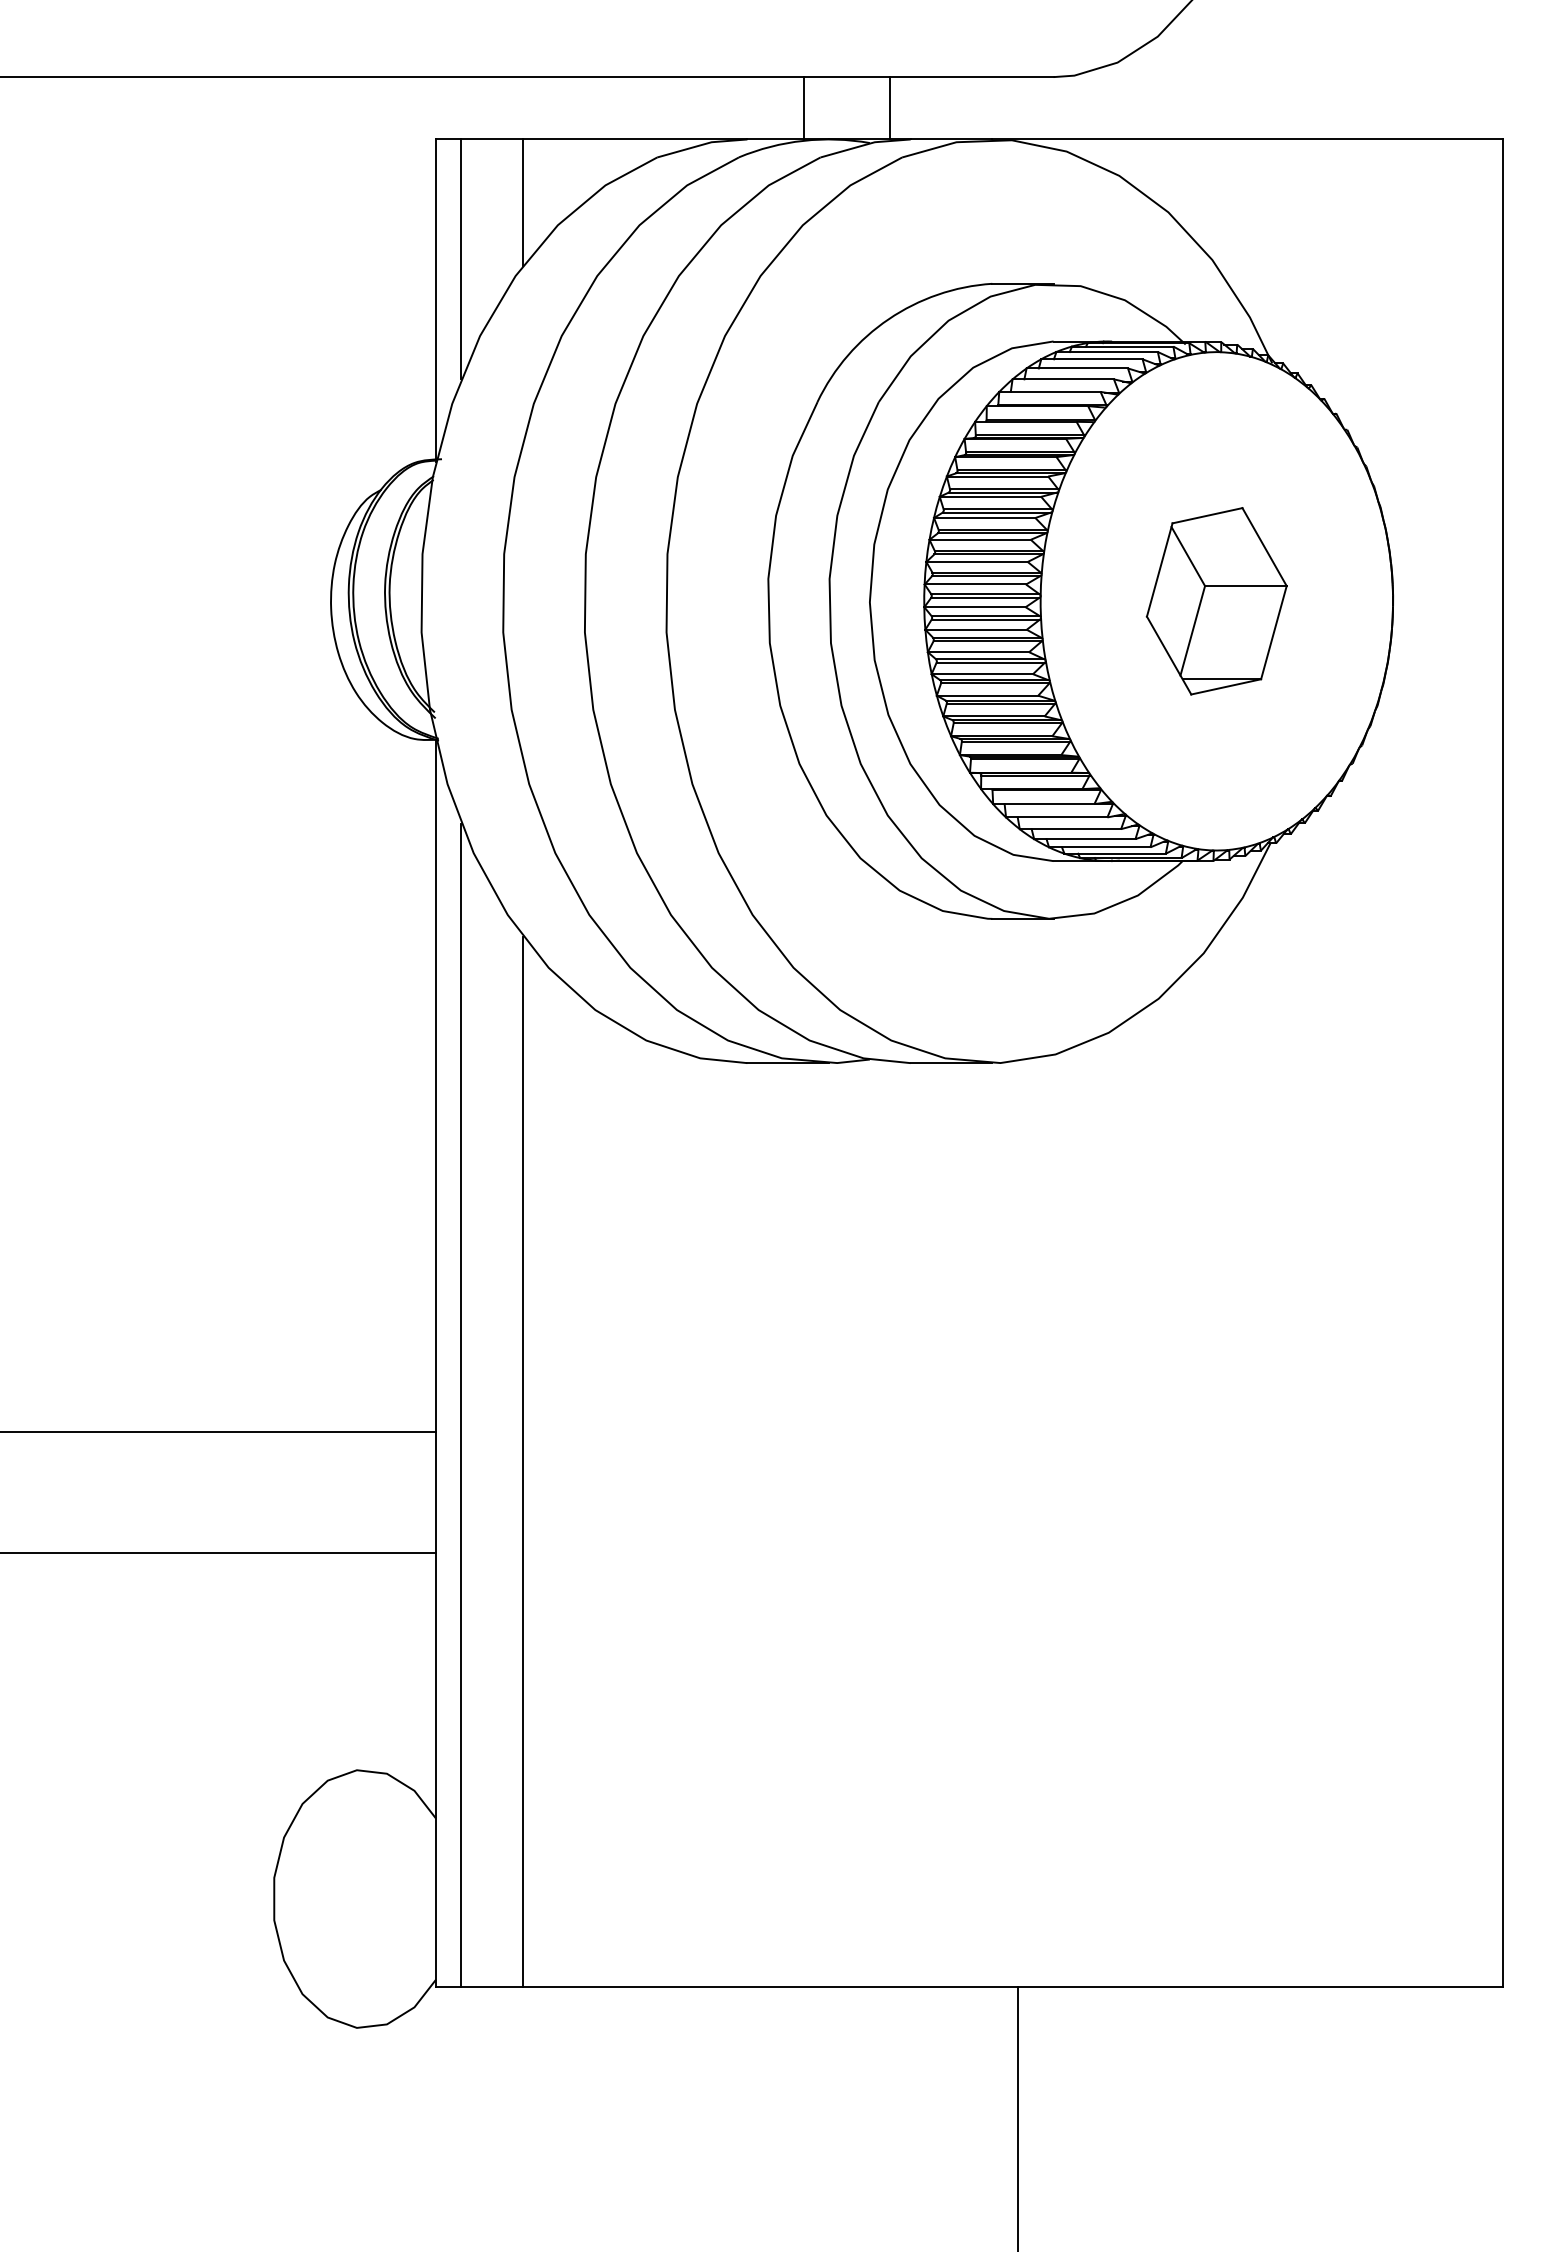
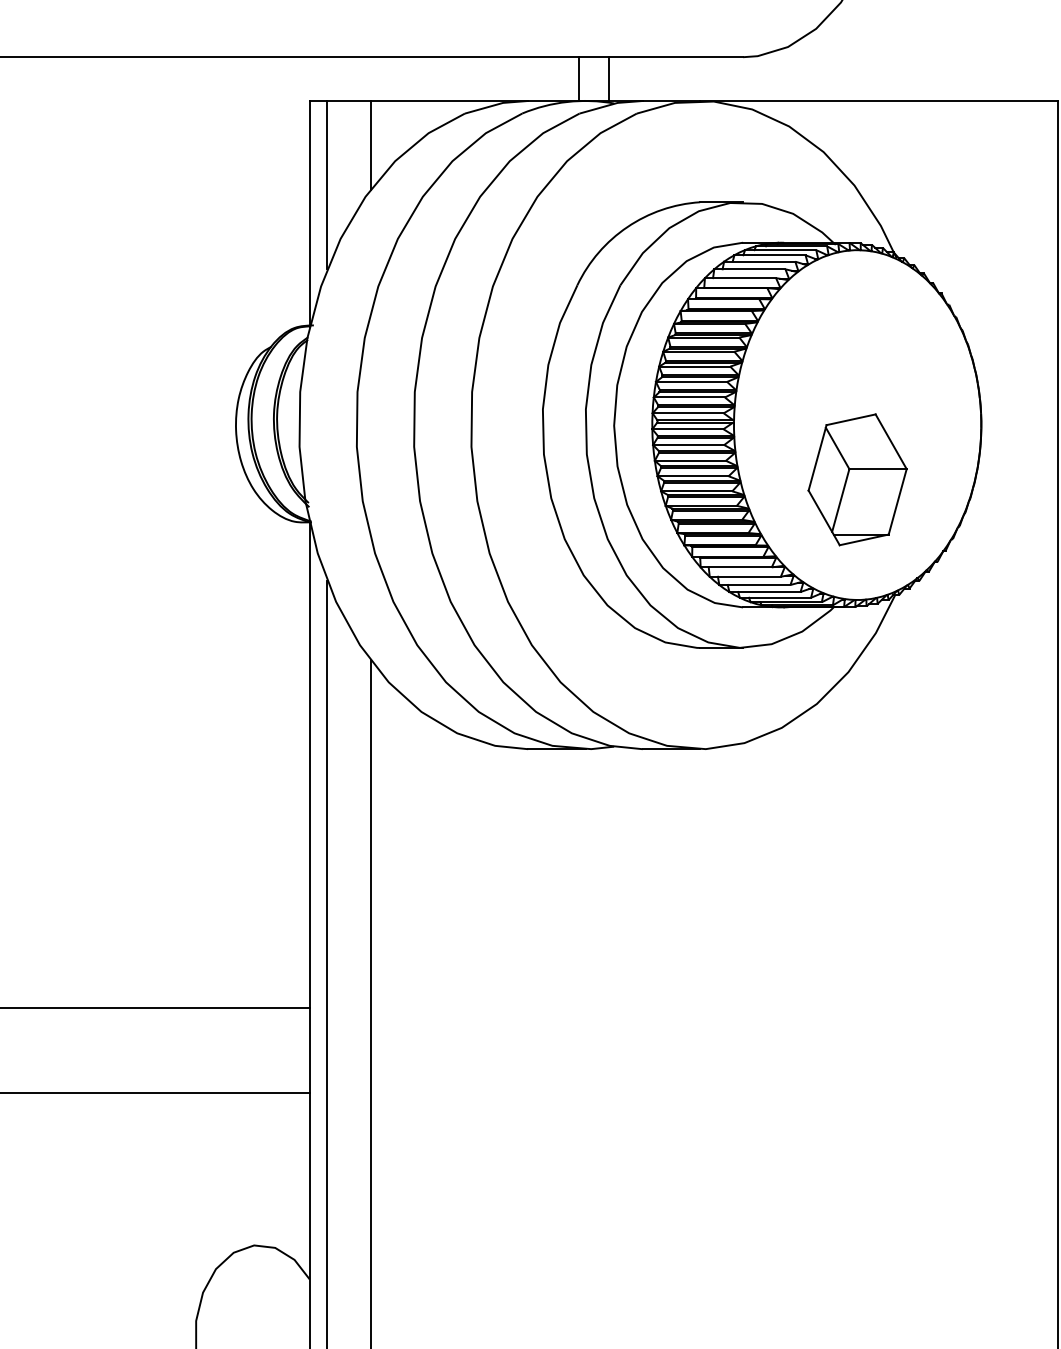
line: (804, 108) -> (608, 79), moved
line: (890, 108) -> (579, 79), moved
part: (1216, 601) -> (857, 479), moved

